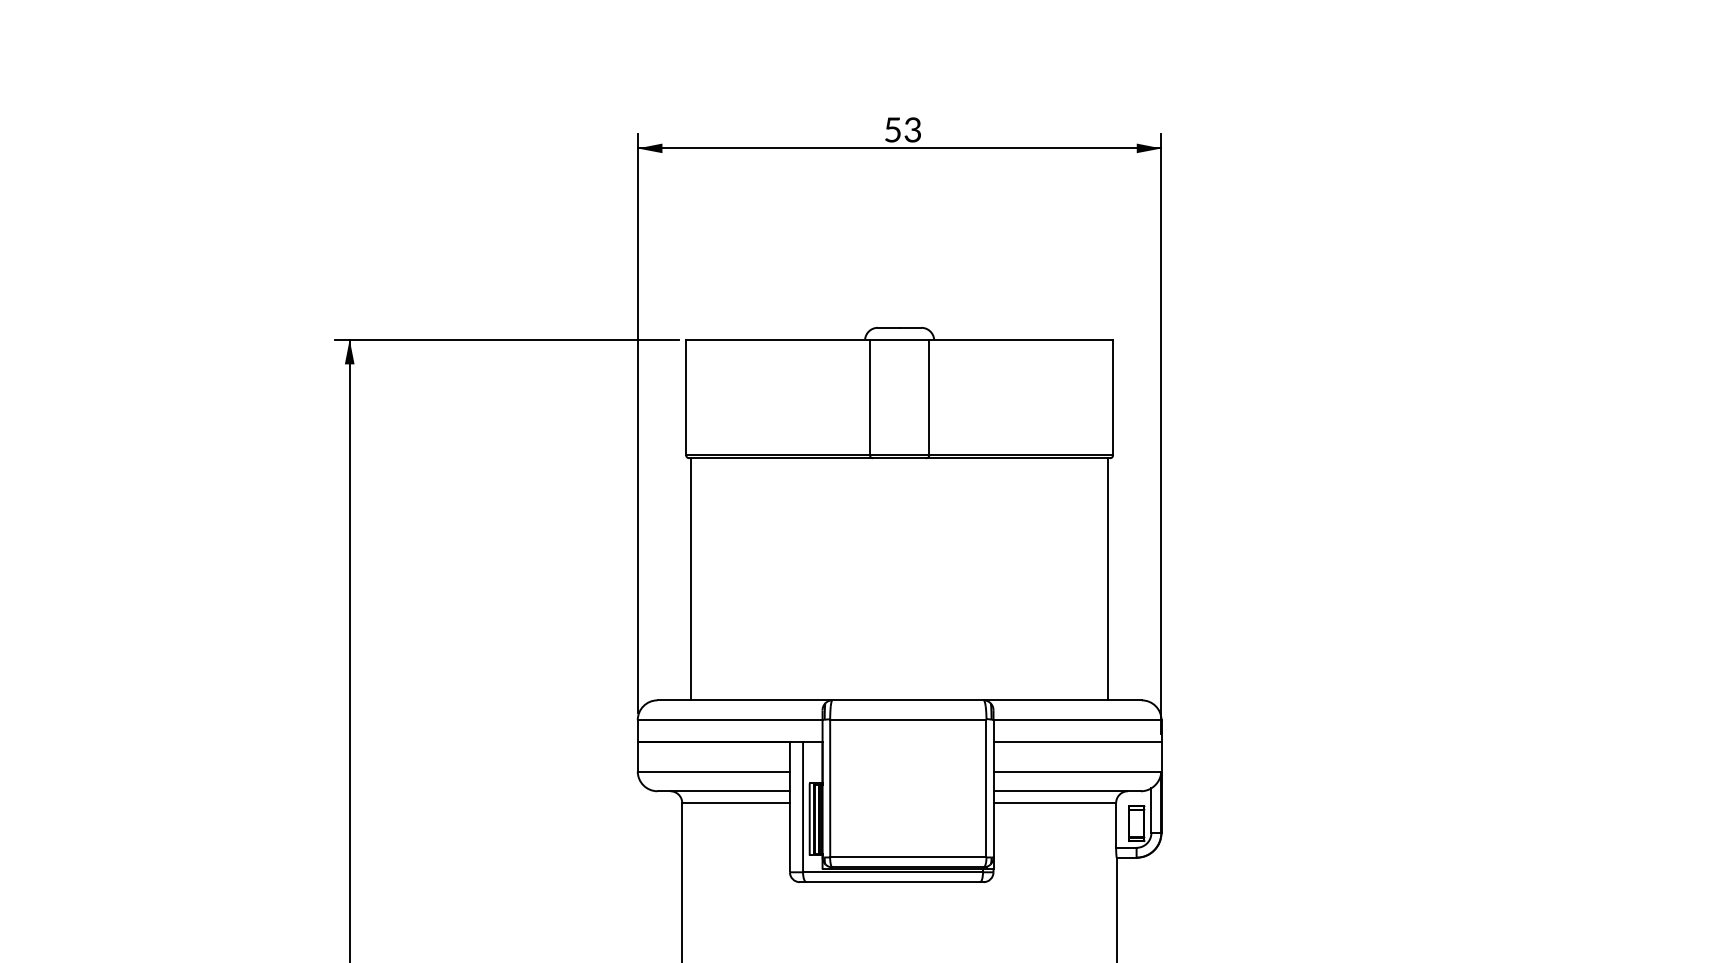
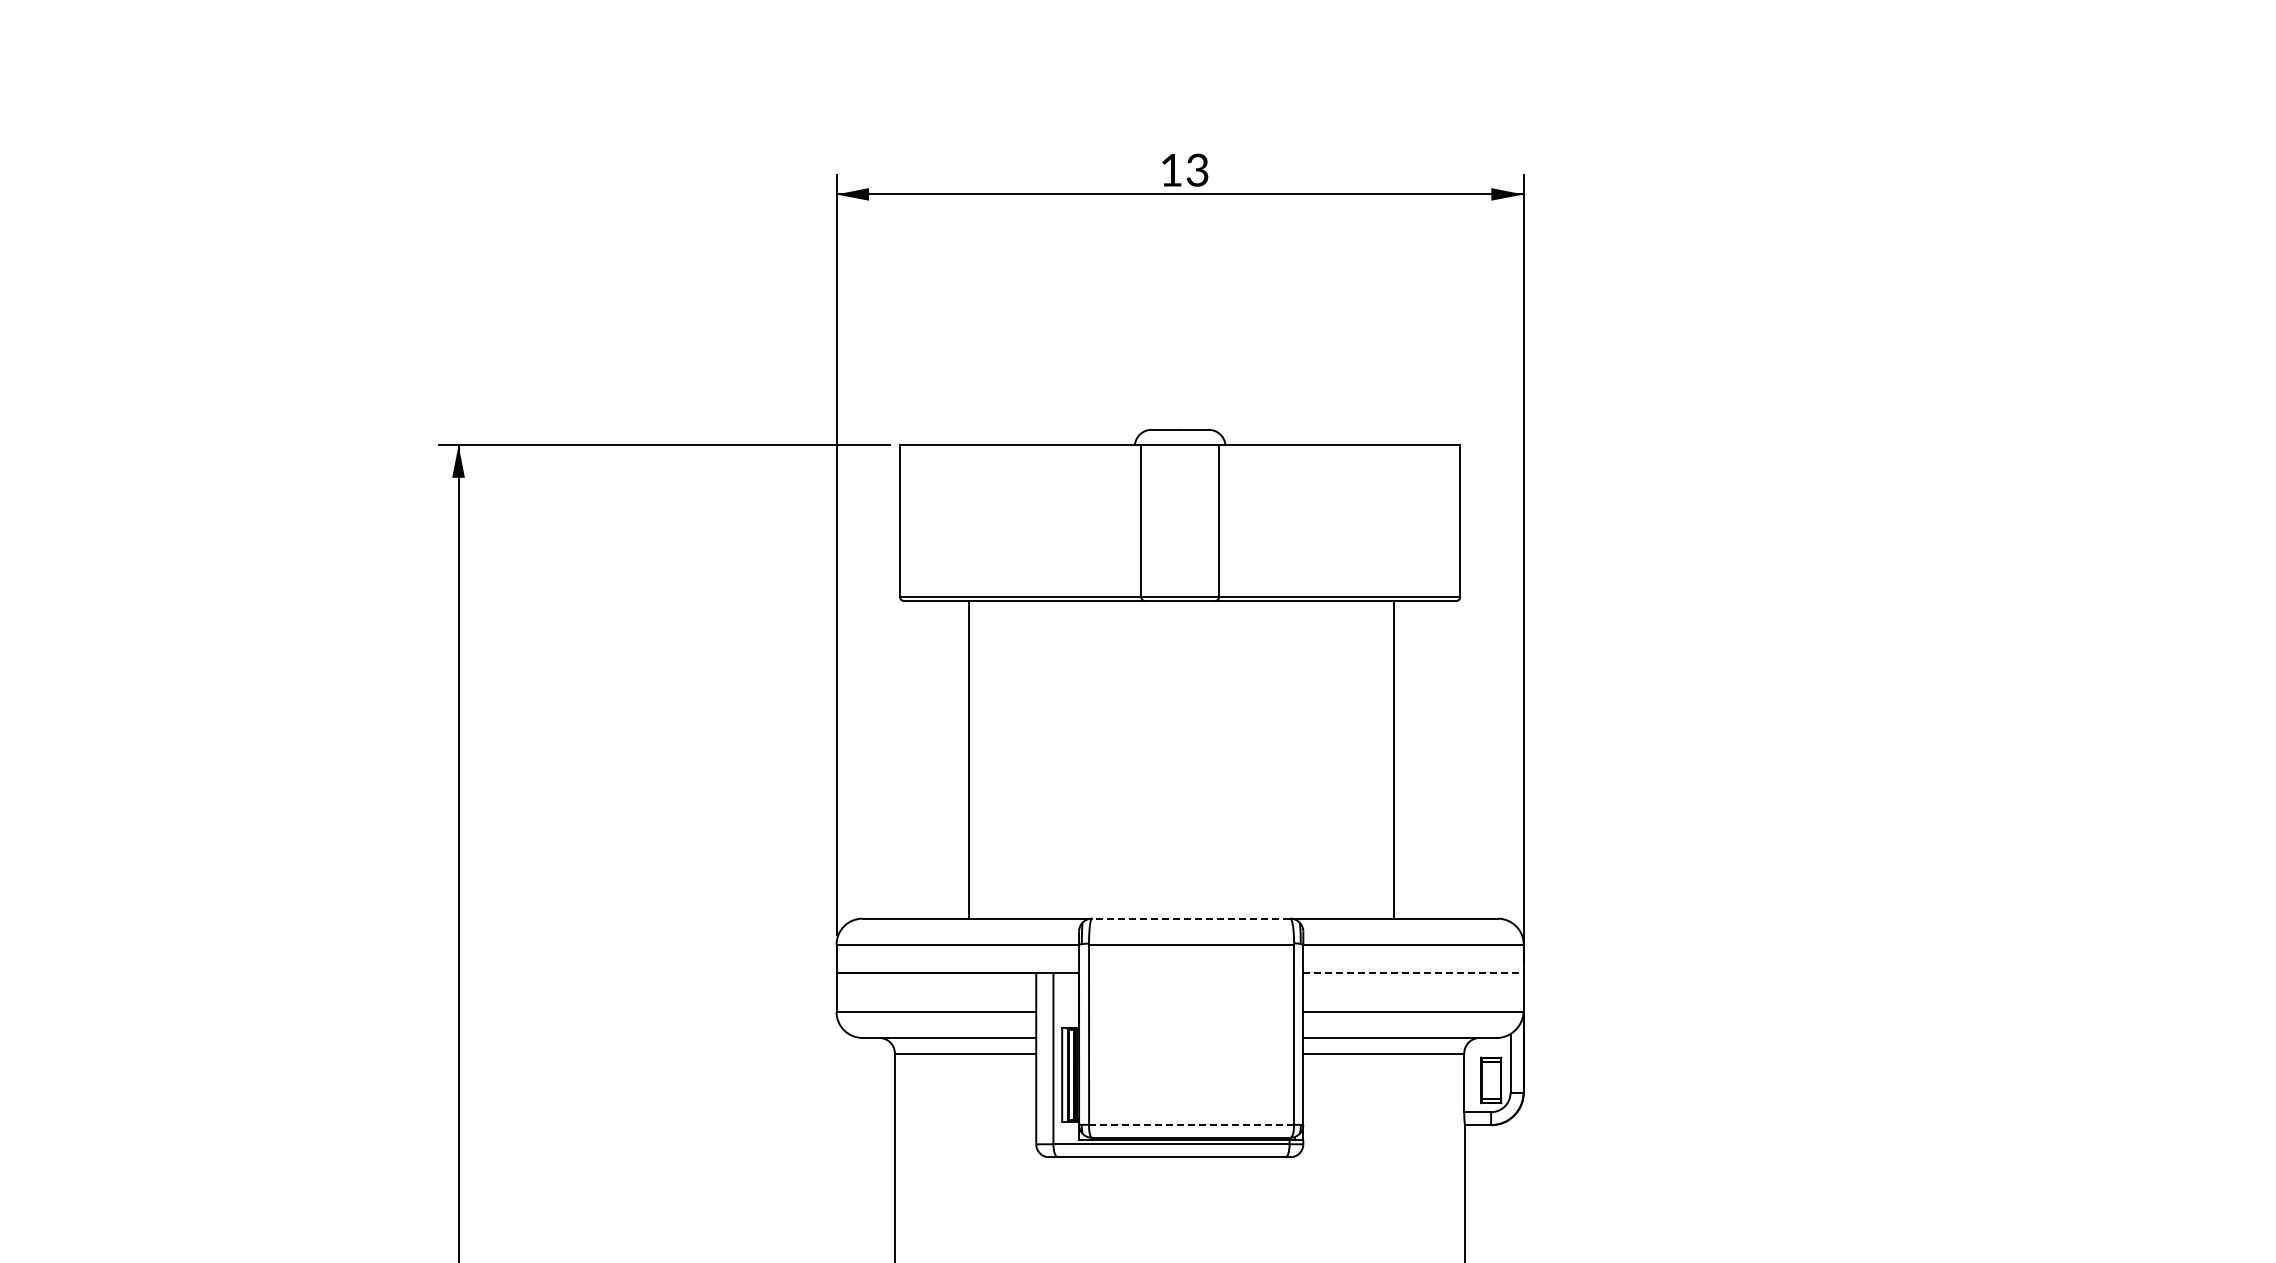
text: (893, 130) -> (1171, 170), 53 -> 13
line: (691, 579) -> (968, 759), moved
line: (1107, 579) -> (1393, 759), moved
line: (907, 700) -> (1190, 918), solid -> dashed
line: (1078, 742) -> (1414, 973), solid -> dashed
line: (908, 857) -> (1191, 1124), solid -> dashed

